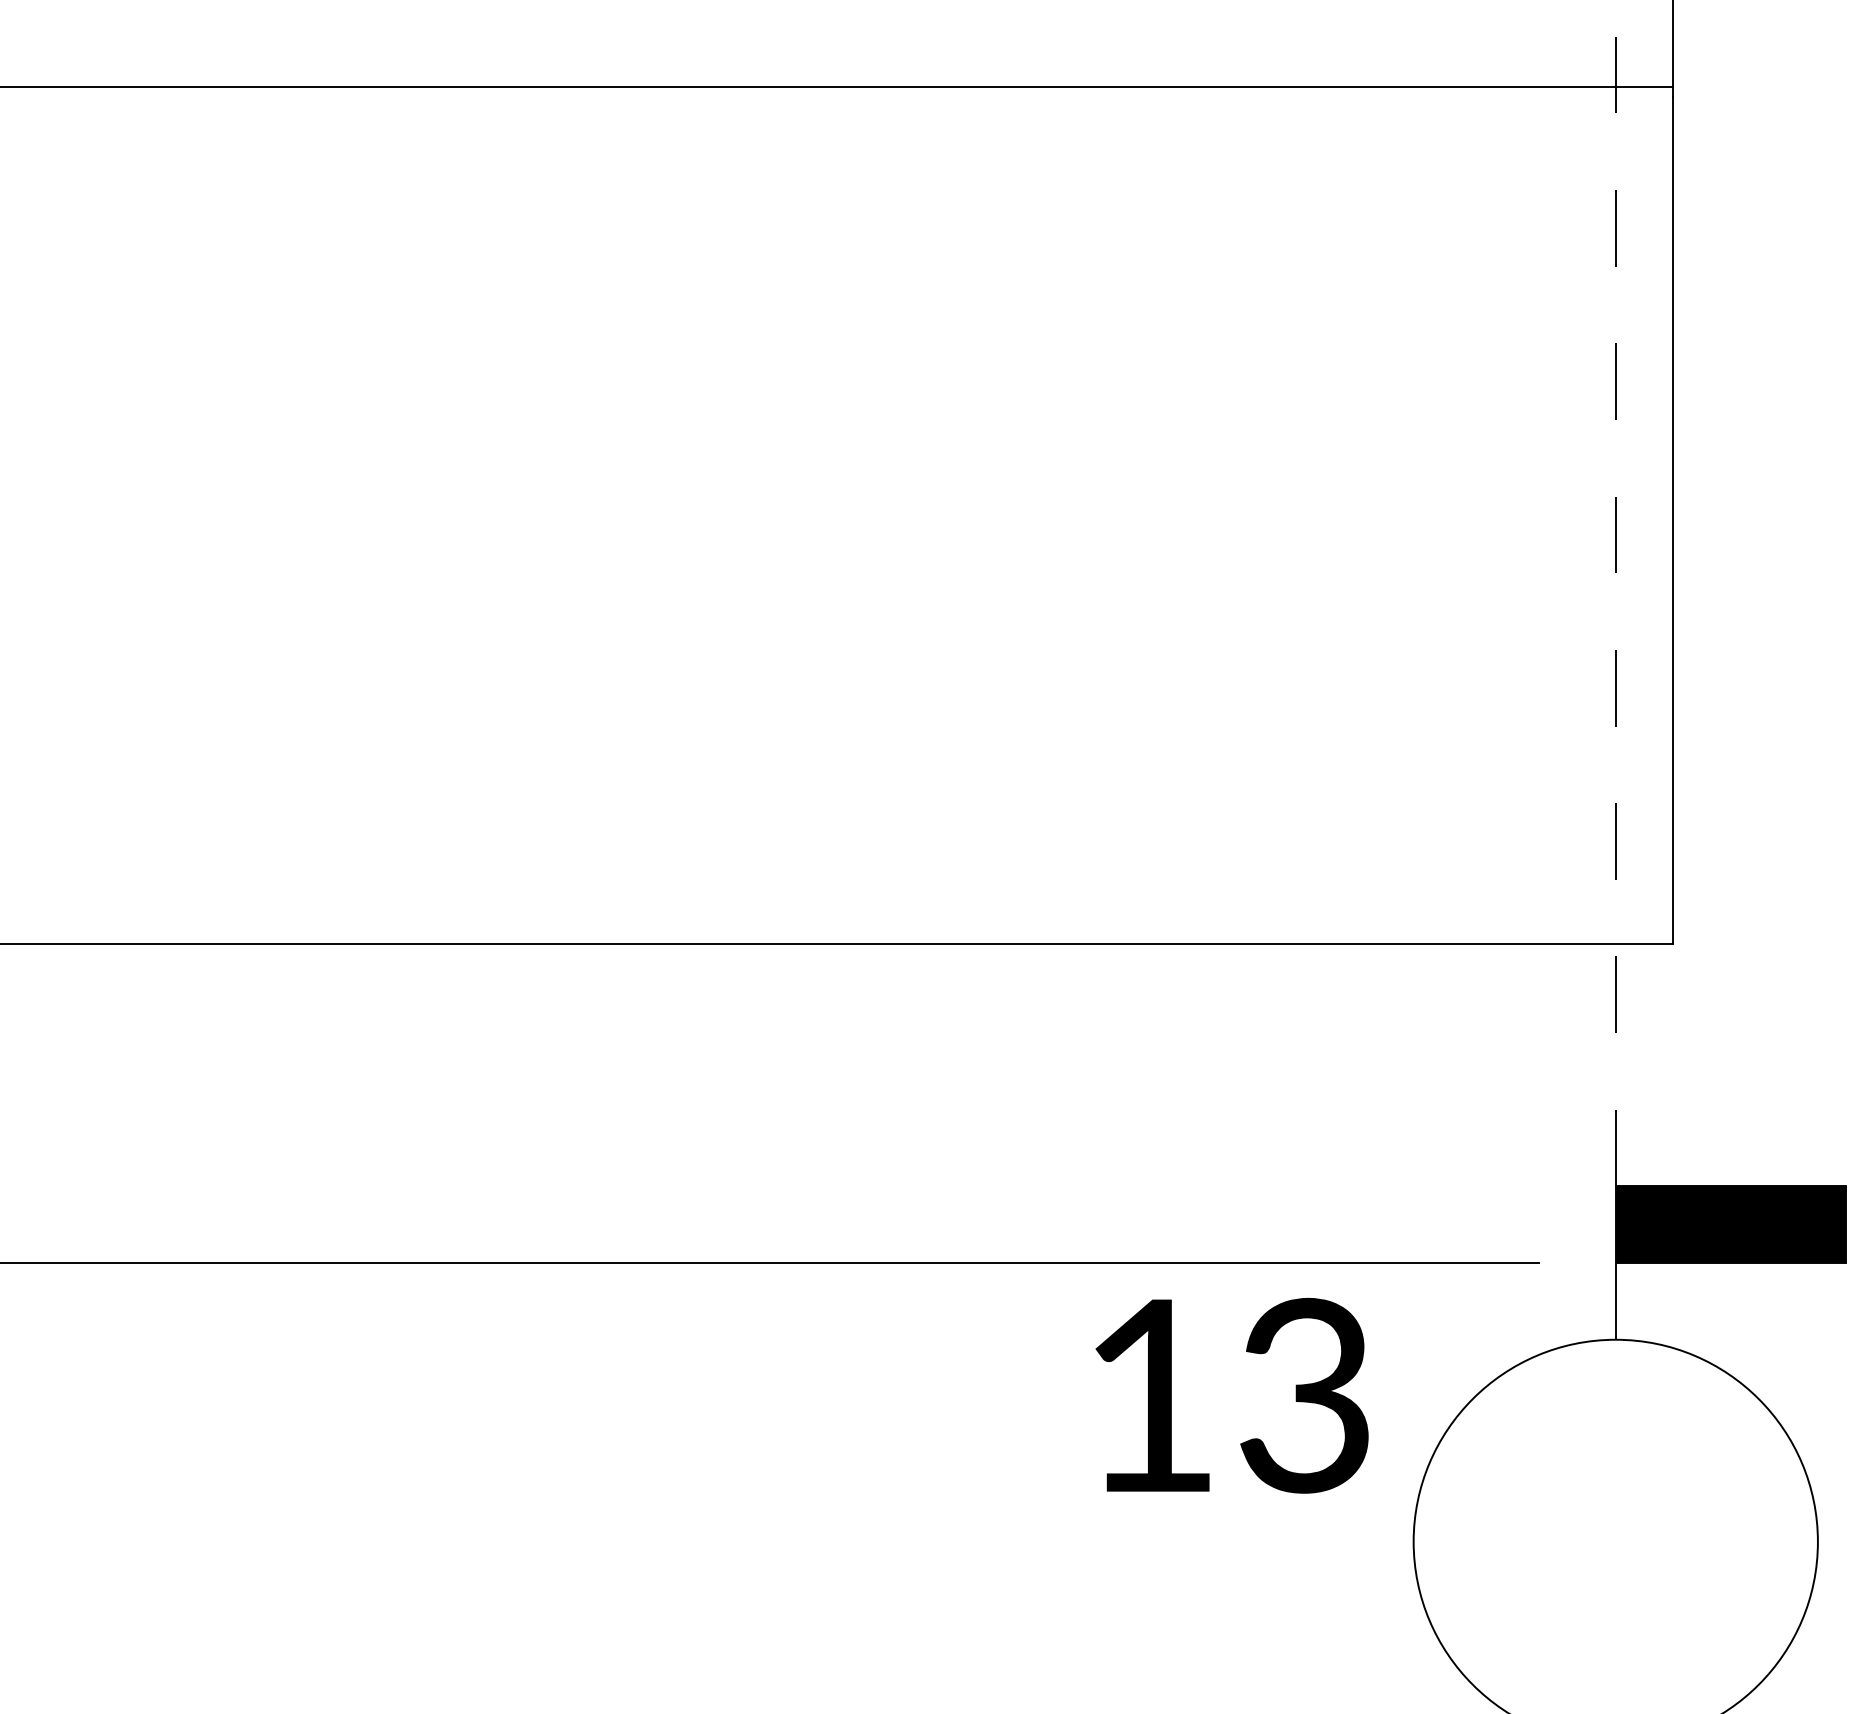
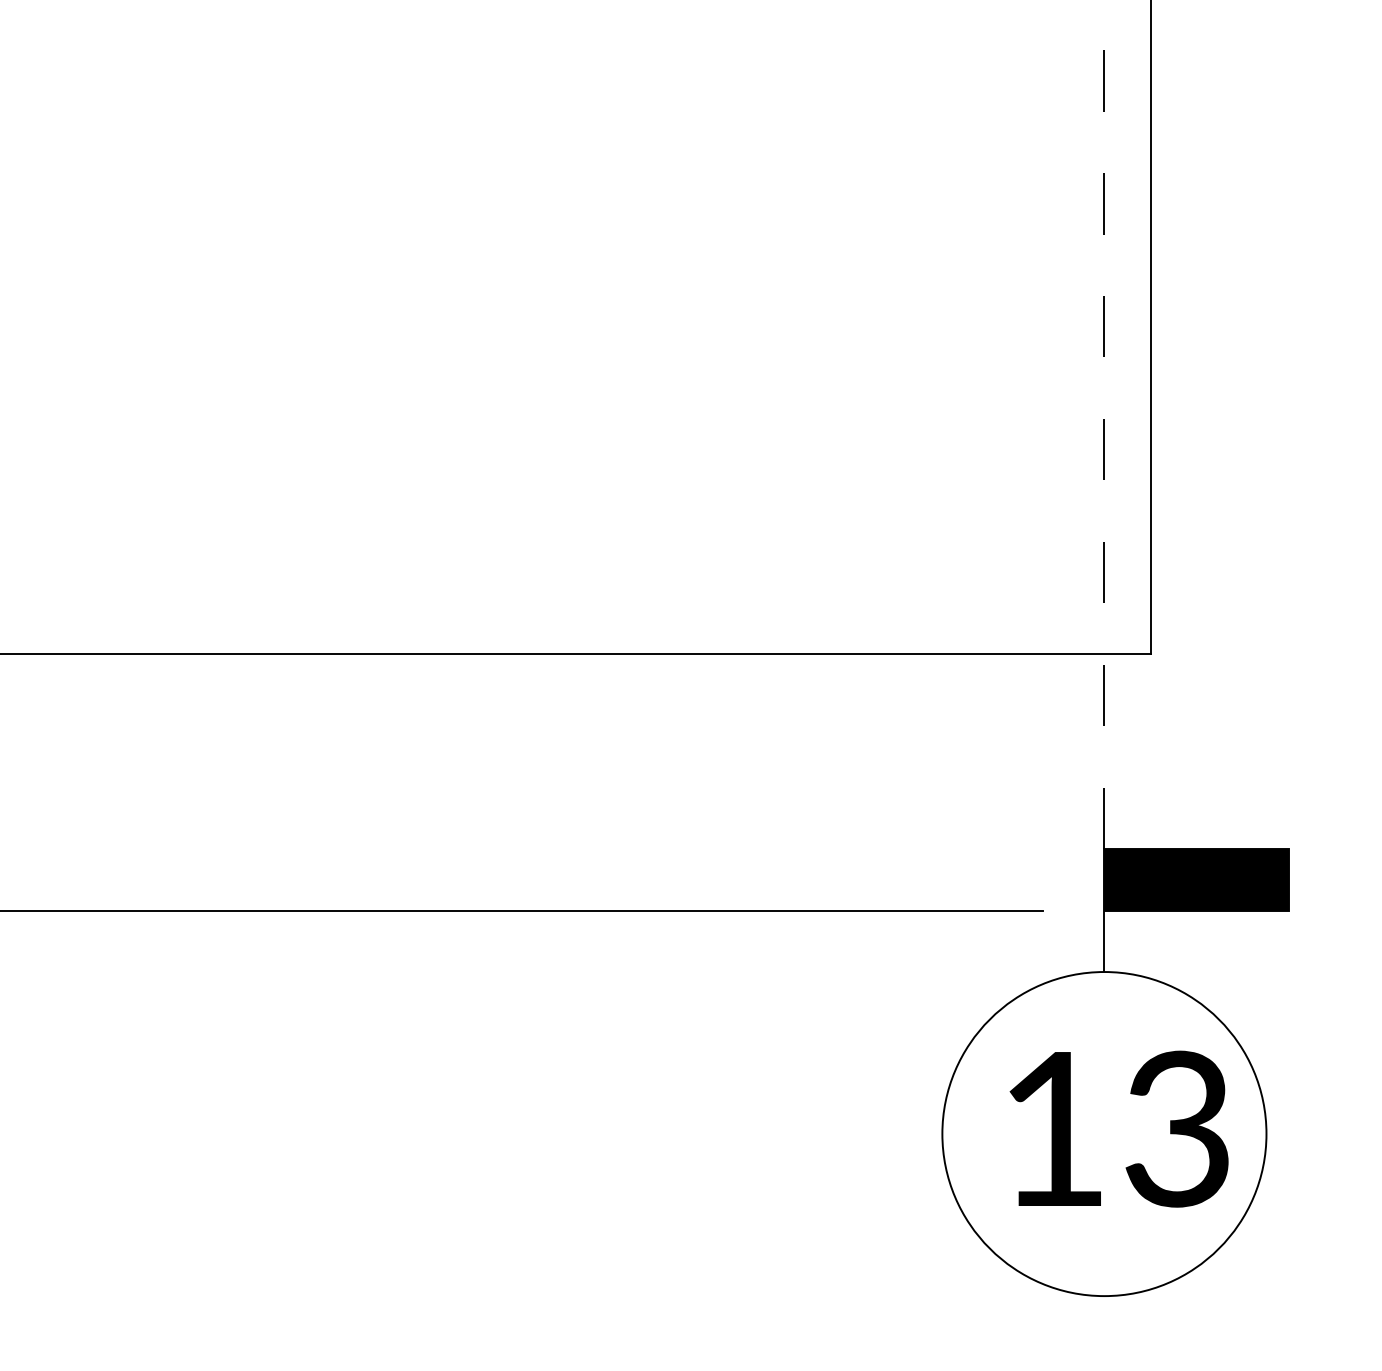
text: (1231, 1395) -> (1118, 1128), moved

